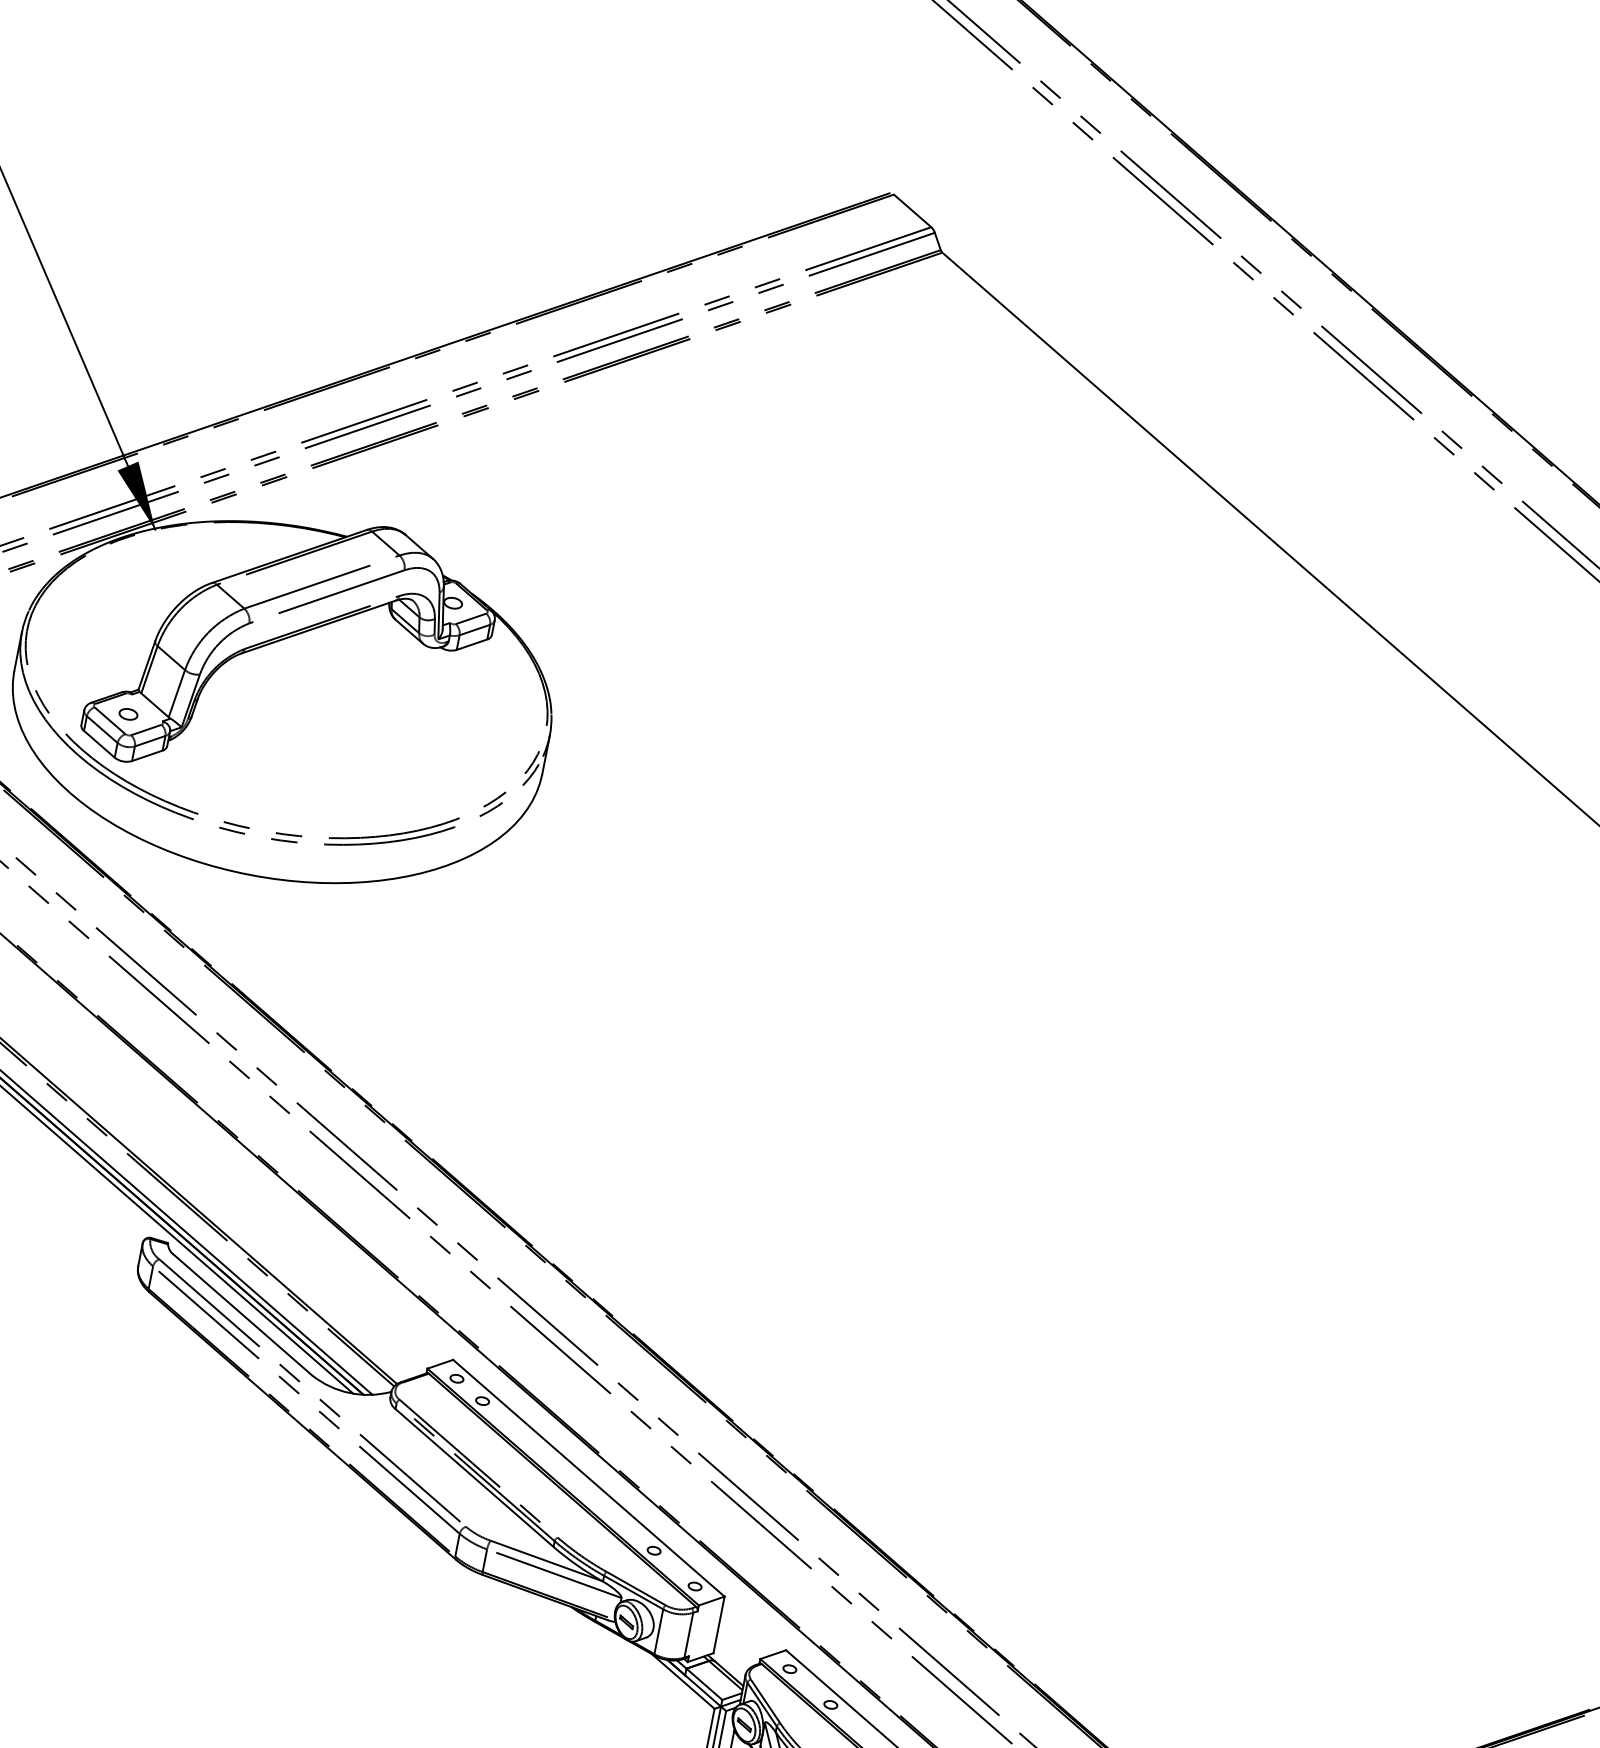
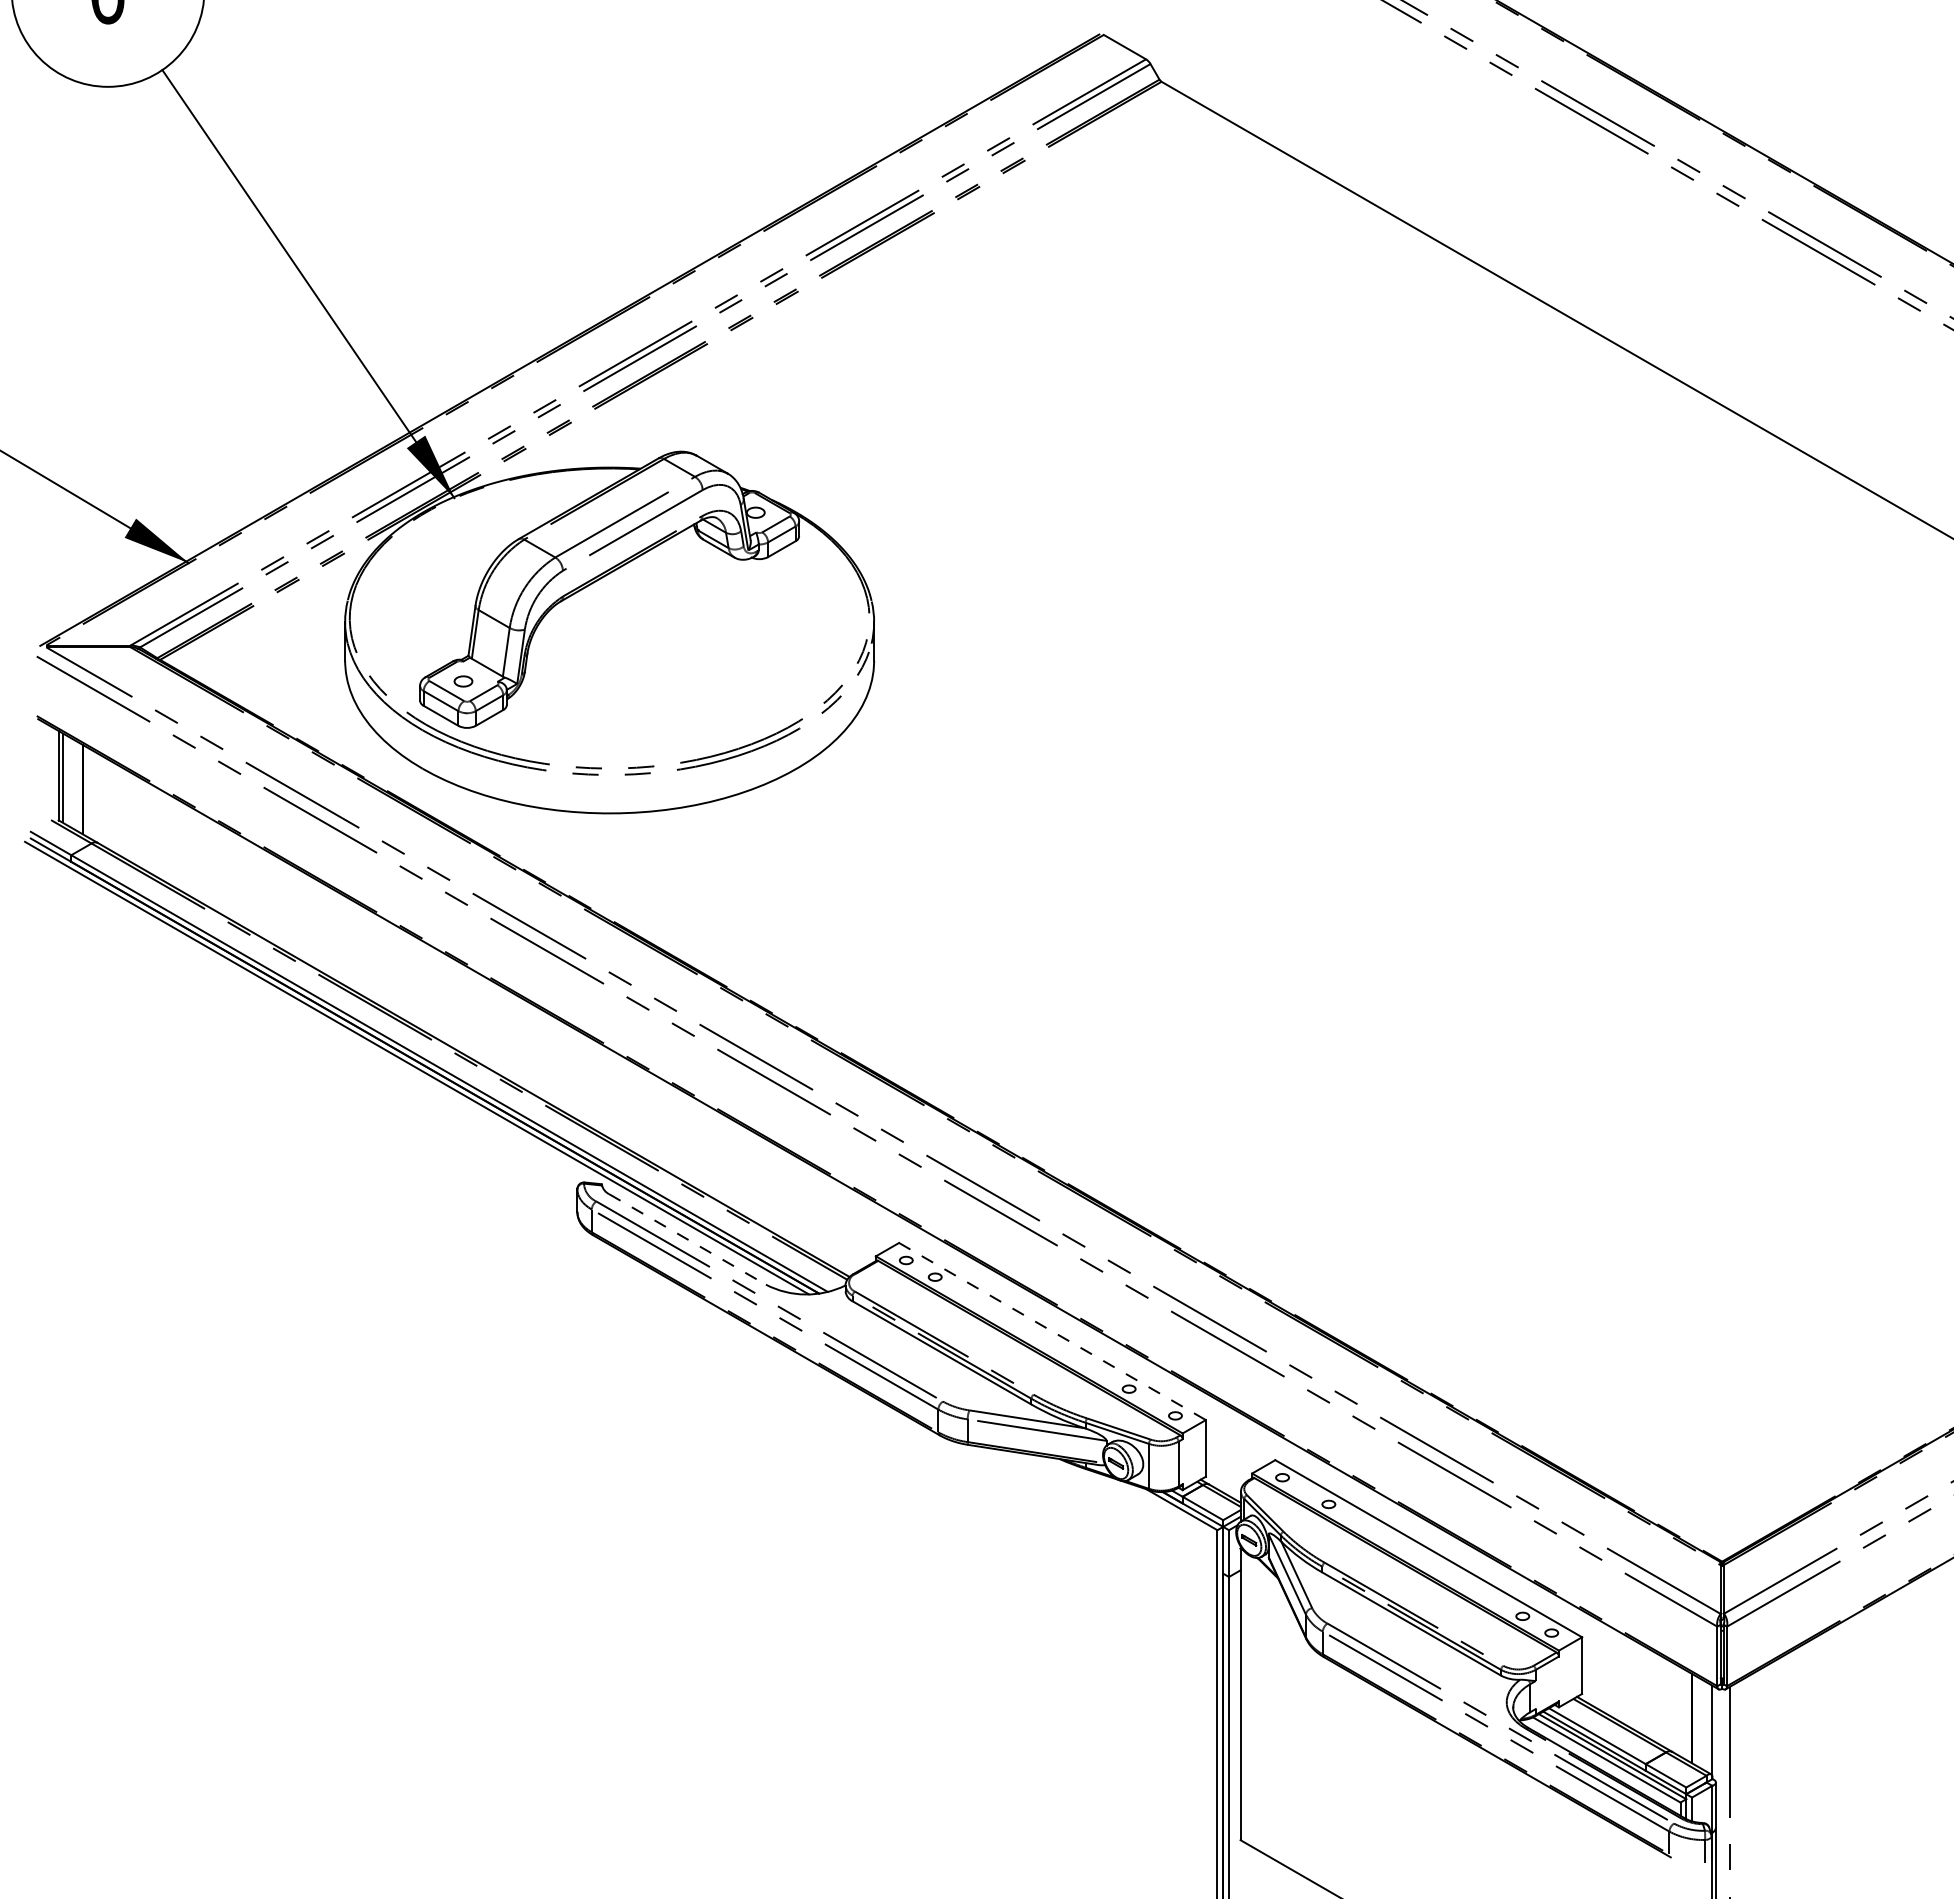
line: (242, 1315) -> (687, 1239), solid -> dashed
line: (588, 1478) -> (1052, 1331), solid -> dashed

